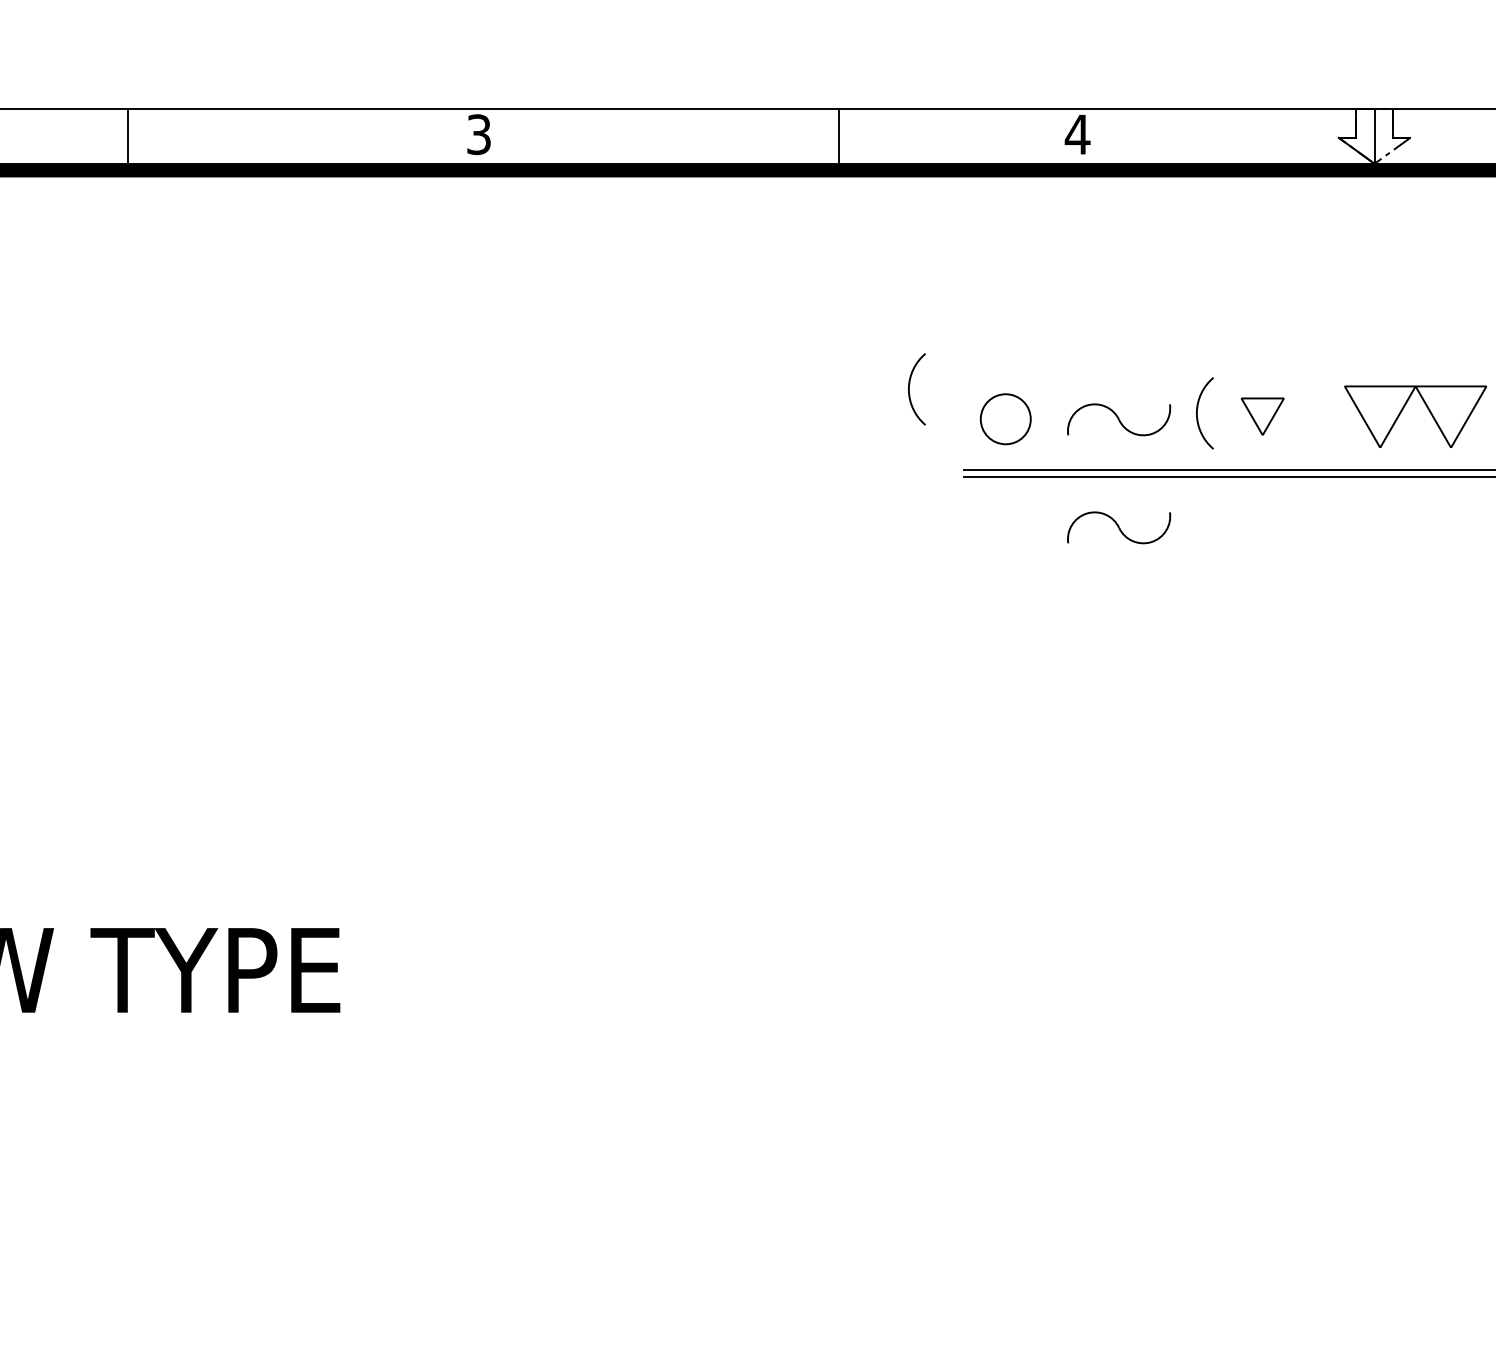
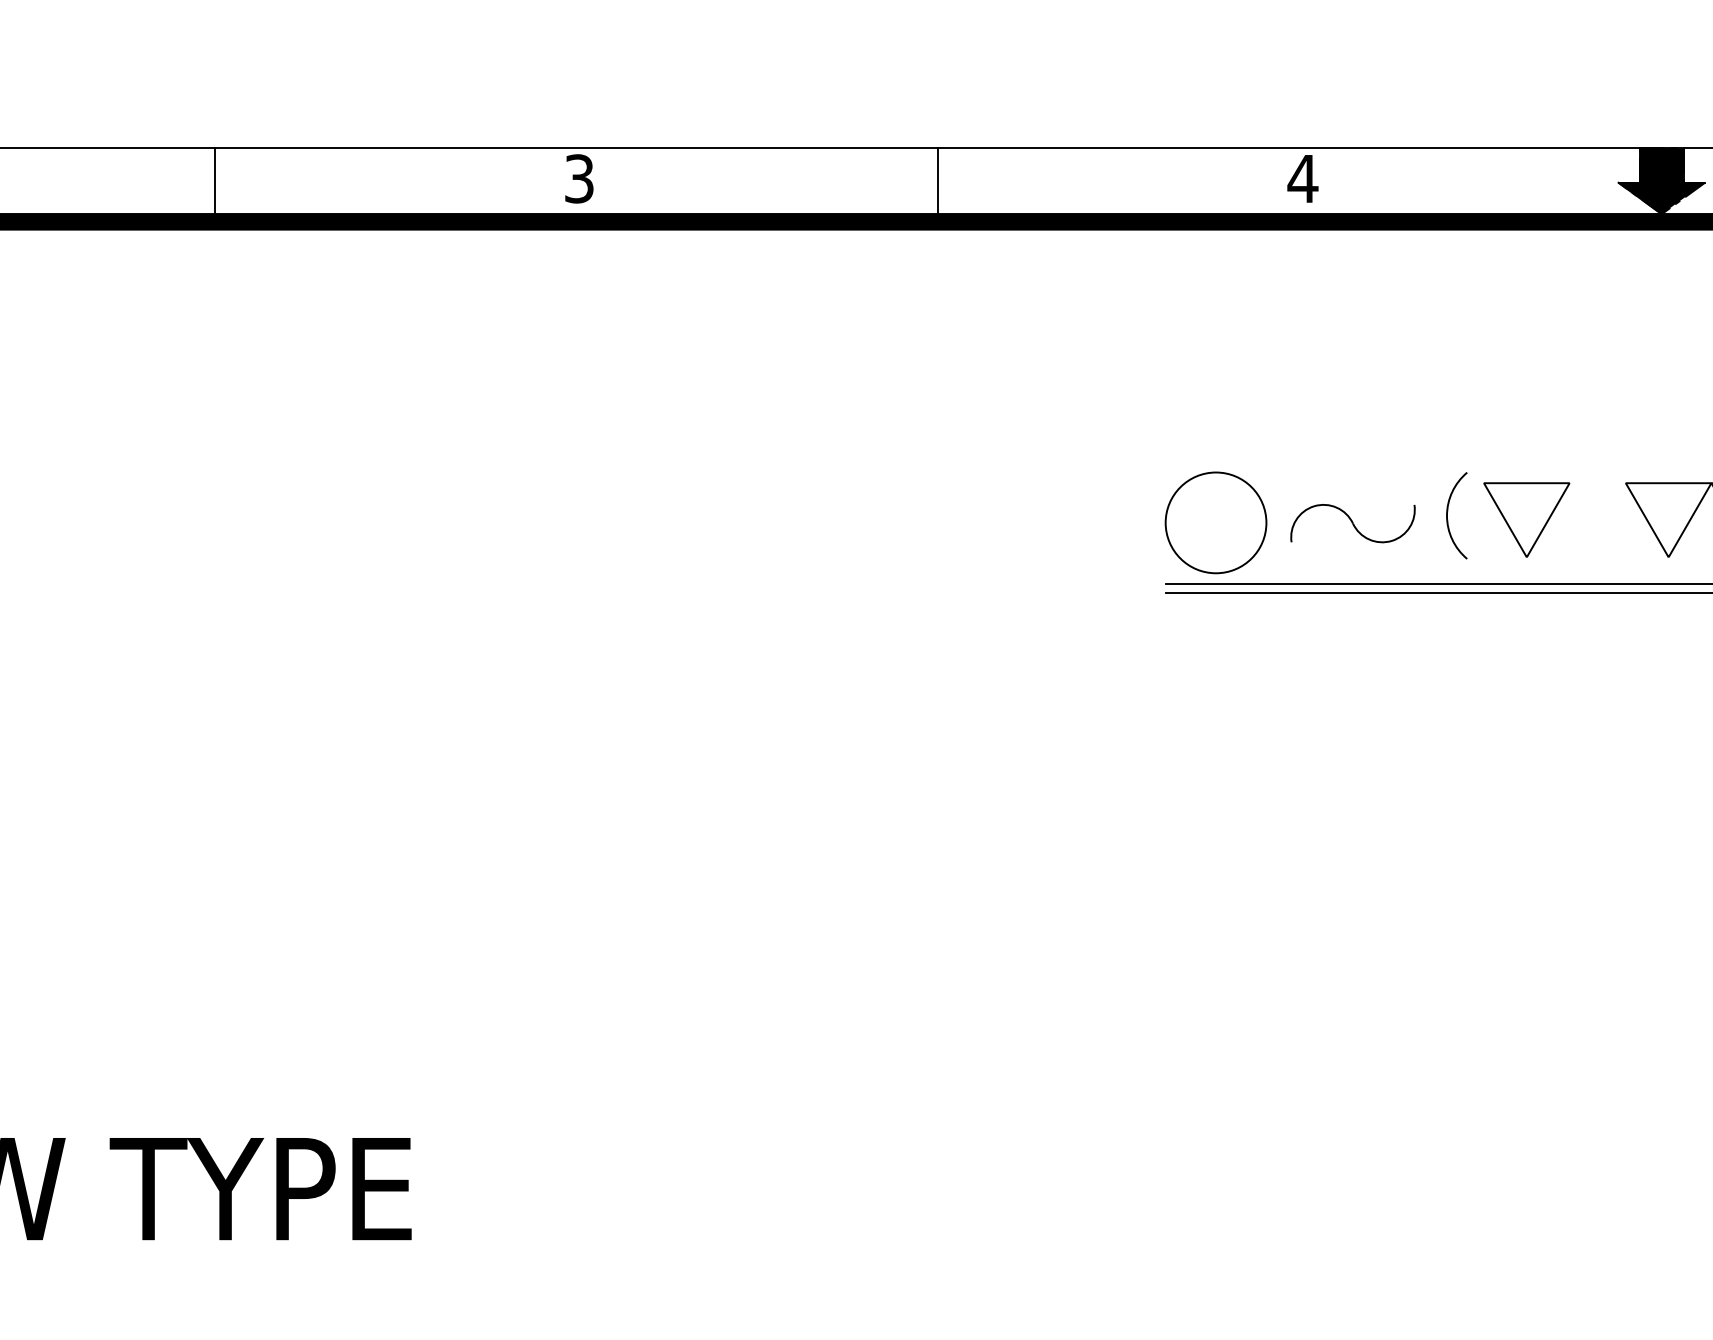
line: (128, 136) -> (214, 181), moved
line: (838, 136) -> (937, 181), moved
fill: (1374, 136) -> (1661, 181), added
arc: (909, 389) -> (1099, 486), removed
part: (1262, 416) -> (1526, 519), size x1.67
circle: (1005, 418) -> (1215, 521), size x1.67
part: (1119, 527) -> (1353, 653), removed

